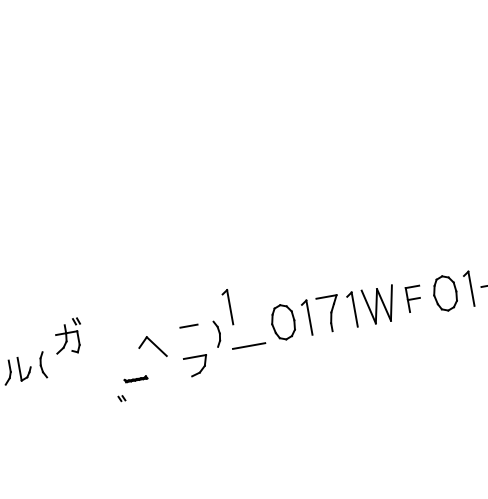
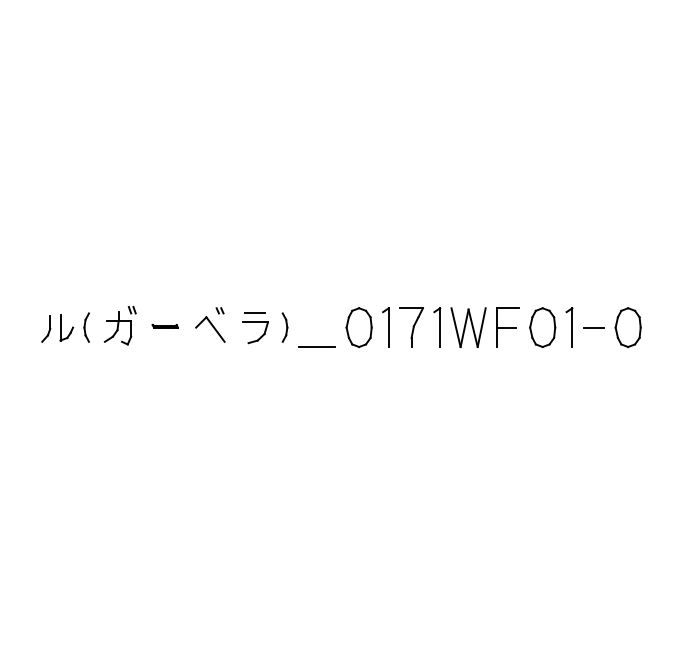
part: (414, 298) -> (507, 327), size x1.43
part: (227, 307) -> (300, 300), removed
part: (67, 336) -> (119, 325), moved
part: (201, 368) -> (260, 336), moved
part: (135, 378) -> (164, 325), moved
part: (121, 398) -> (219, 310), moved

